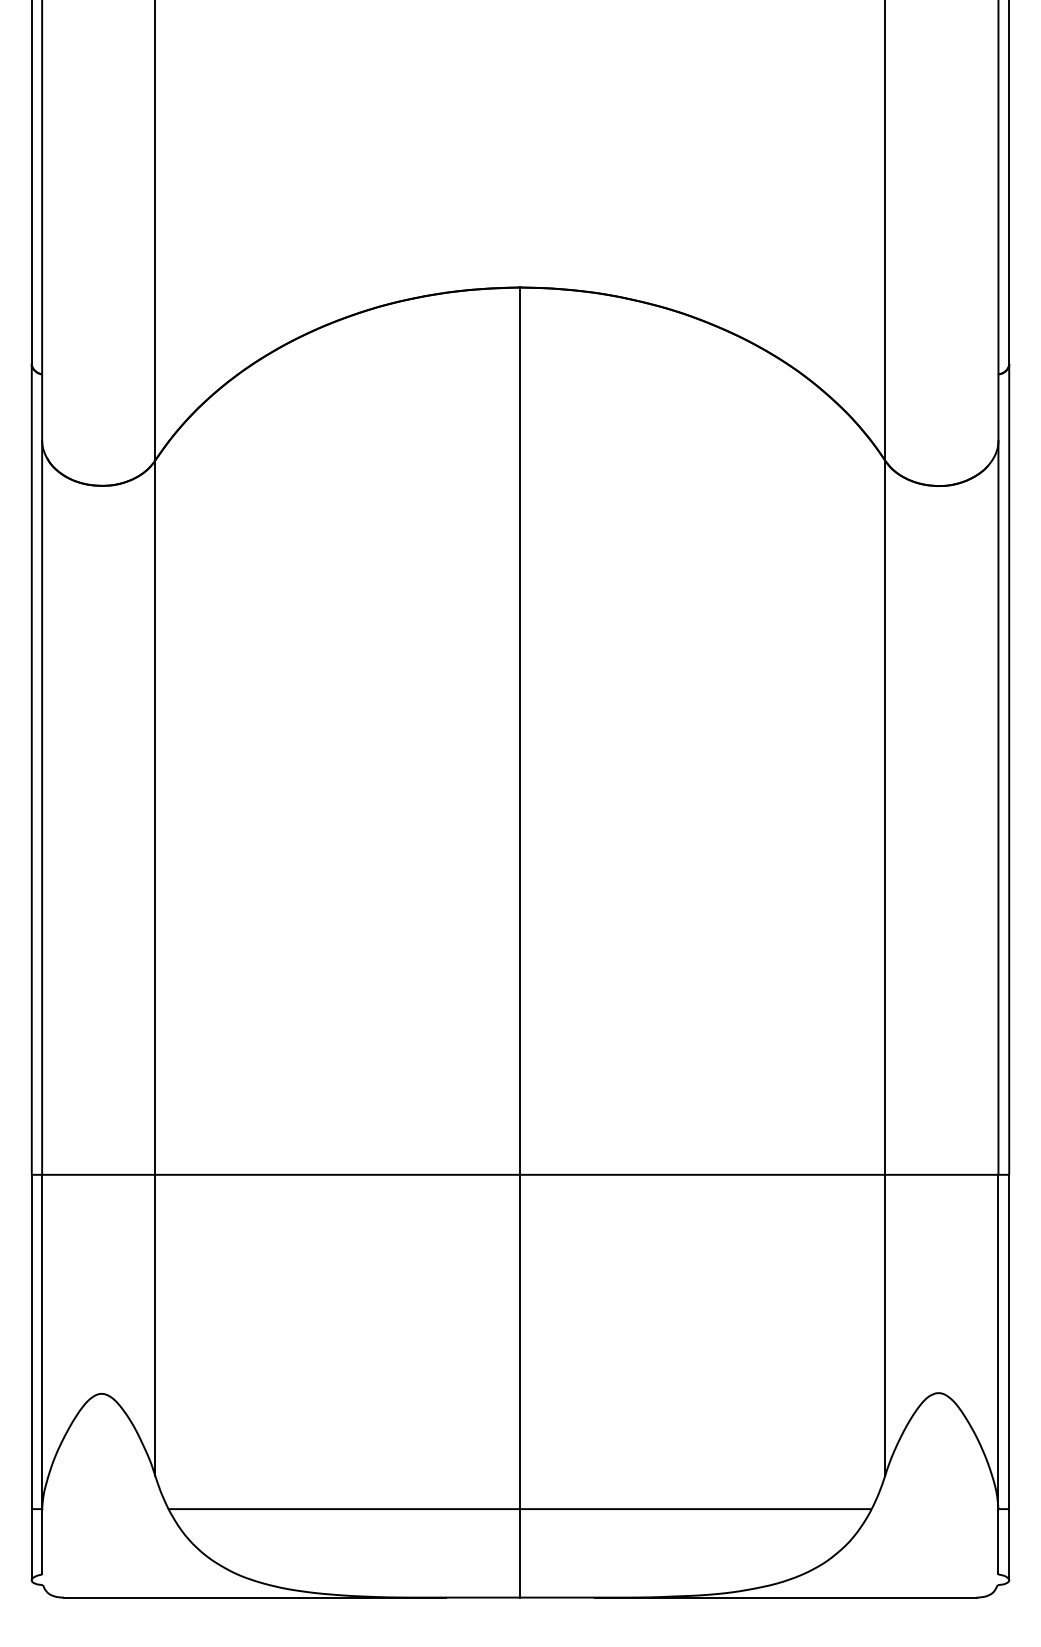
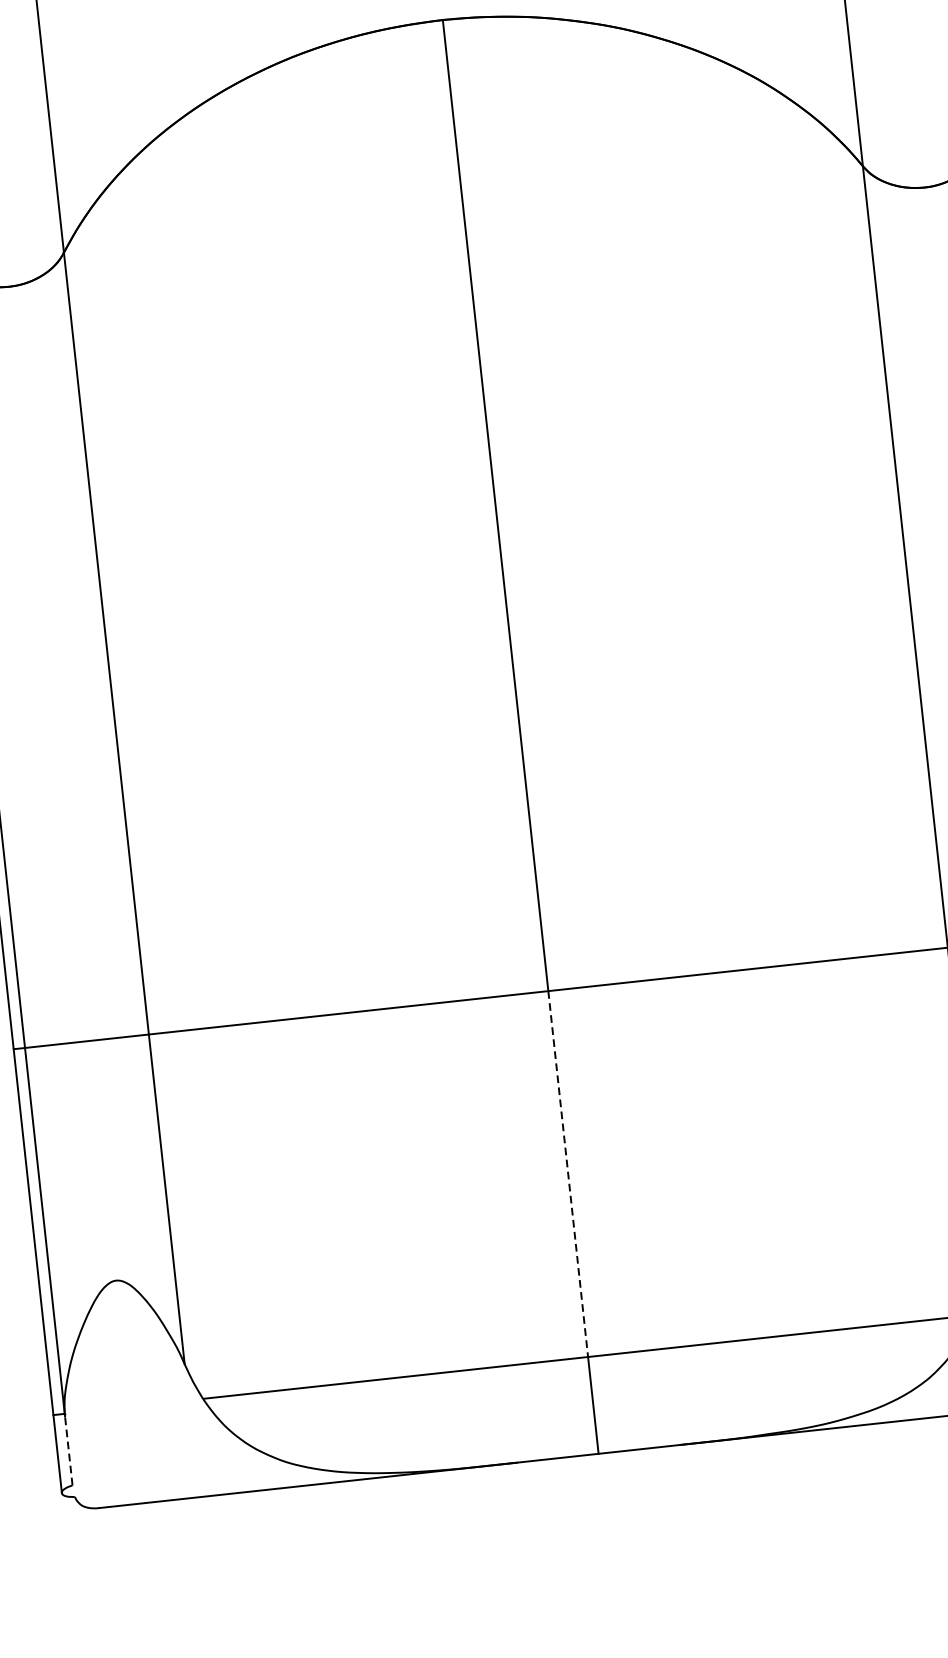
line: (520, 1342) -> (568, 1174), solid -> dashed
line: (42, 1542) -> (69, 1450), solid -> dashed

